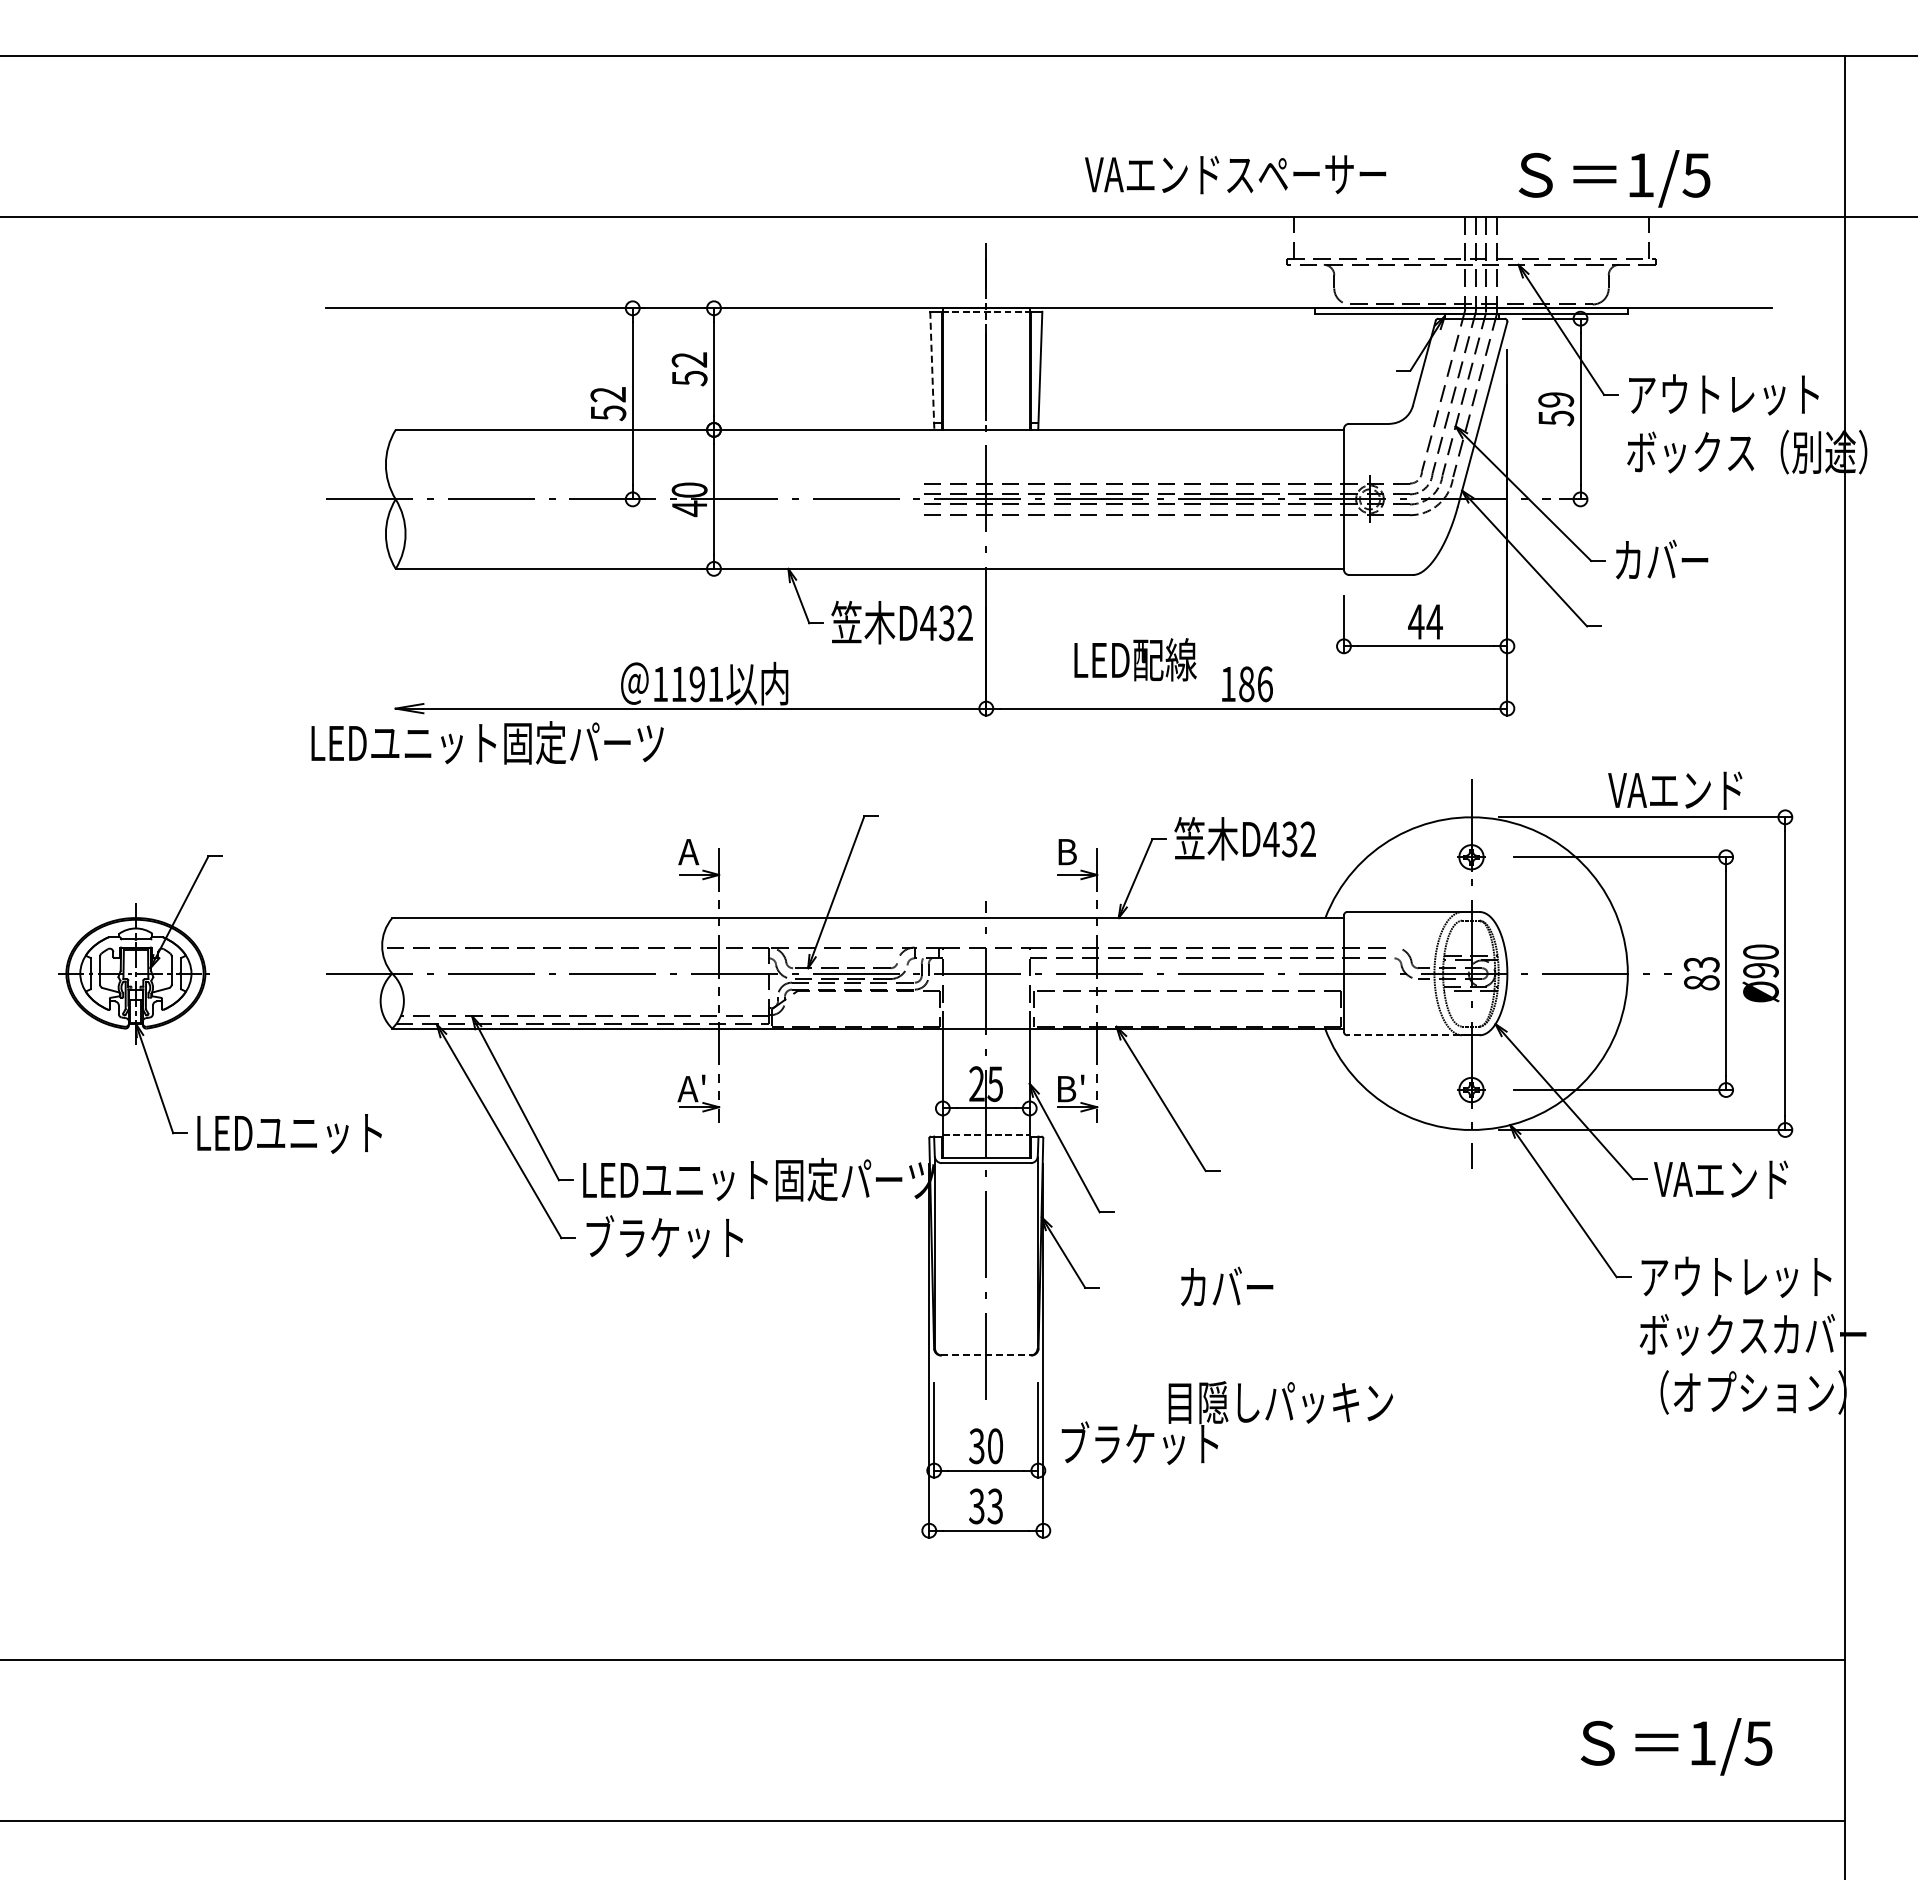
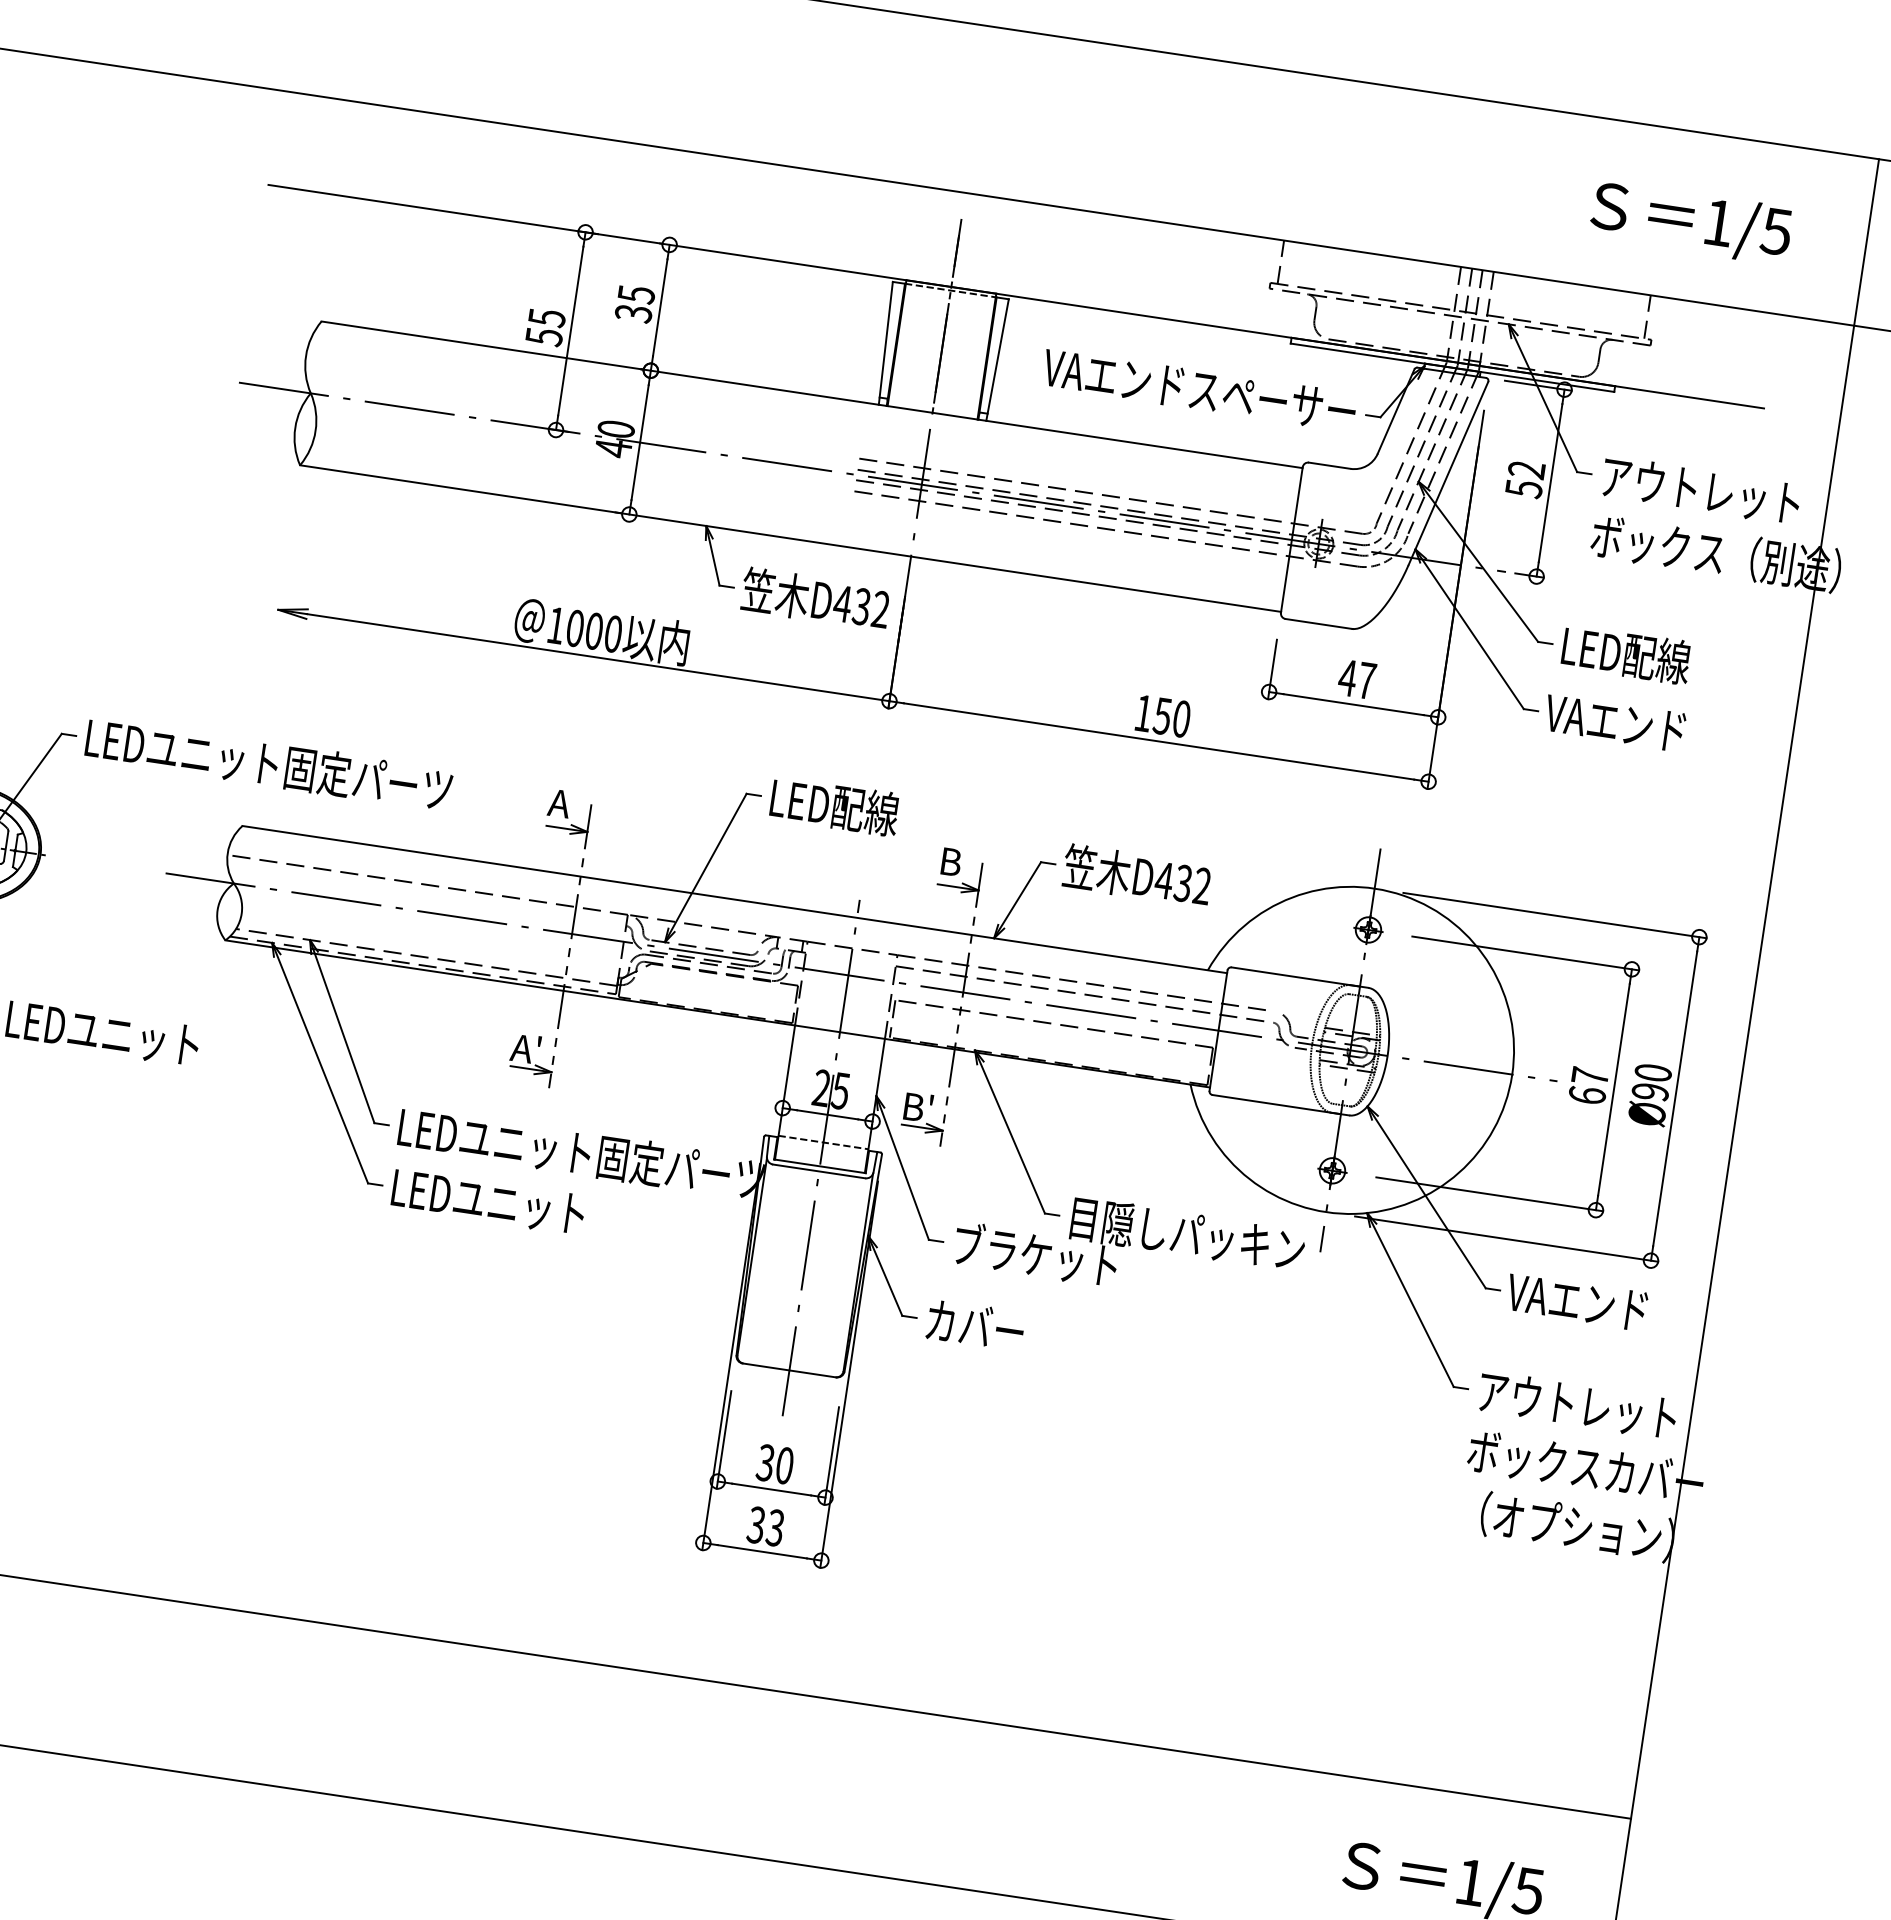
text: (1235, 174) -> (1199, 389), moved
text: (1614, 178) -> (1691, 222), moved
text: (689, 369) -> (634, 304), 52 -> 35
line: (932, 371) -> (885, 344), dashed -> solid
text: (608, 394) -> (547, 317), 52 -> 55
text: (1556, 399) -> (1527, 469), 59 -> 52
text: (1676, 560) -> (1626, 654), カバー -> LED配線
text: (1434, 621) -> (1366, 680), 44 -> 47
text: (1135, 659) -> (834, 806), moved
text: (697, 684) -> (594, 631), 1191 -> 1000
text: (1255, 684) -> (1171, 717), 186 -> 150
text: (487, 742) -> (268, 763), moved
text: (1675, 790) -> (1615, 722), moved
text: (1701, 973) -> (1588, 1085), 83 -> 67
line: (1409, 1035) -> (1276, 1104), dashed -> solid
text: (677, 1236) -> (488, 1199), ブラケット -> LEDユニット
text: (1227, 1286) -> (976, 1325), moved
line: (986, 1355) -> (789, 1370), dashed -> solid
text: (1226, 1422) -> (1128, 1246), moved

